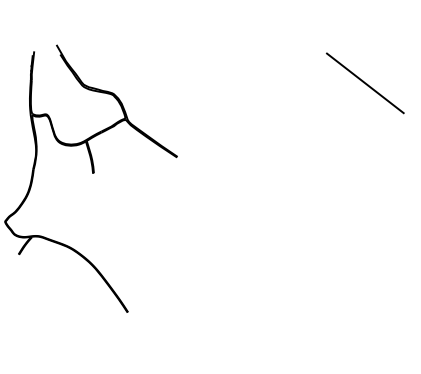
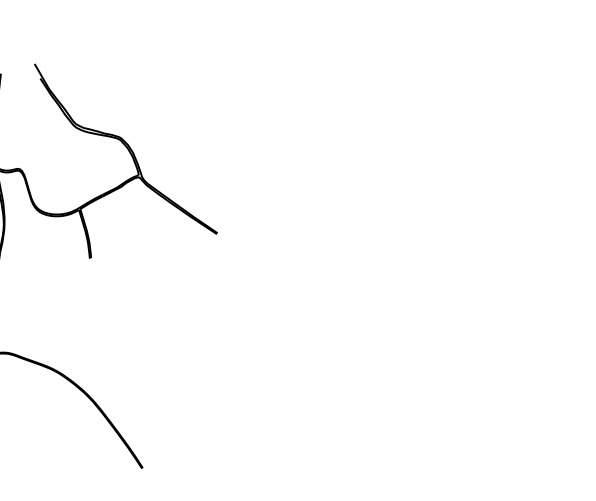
line: (365, 83) -> (501, 122), removed

